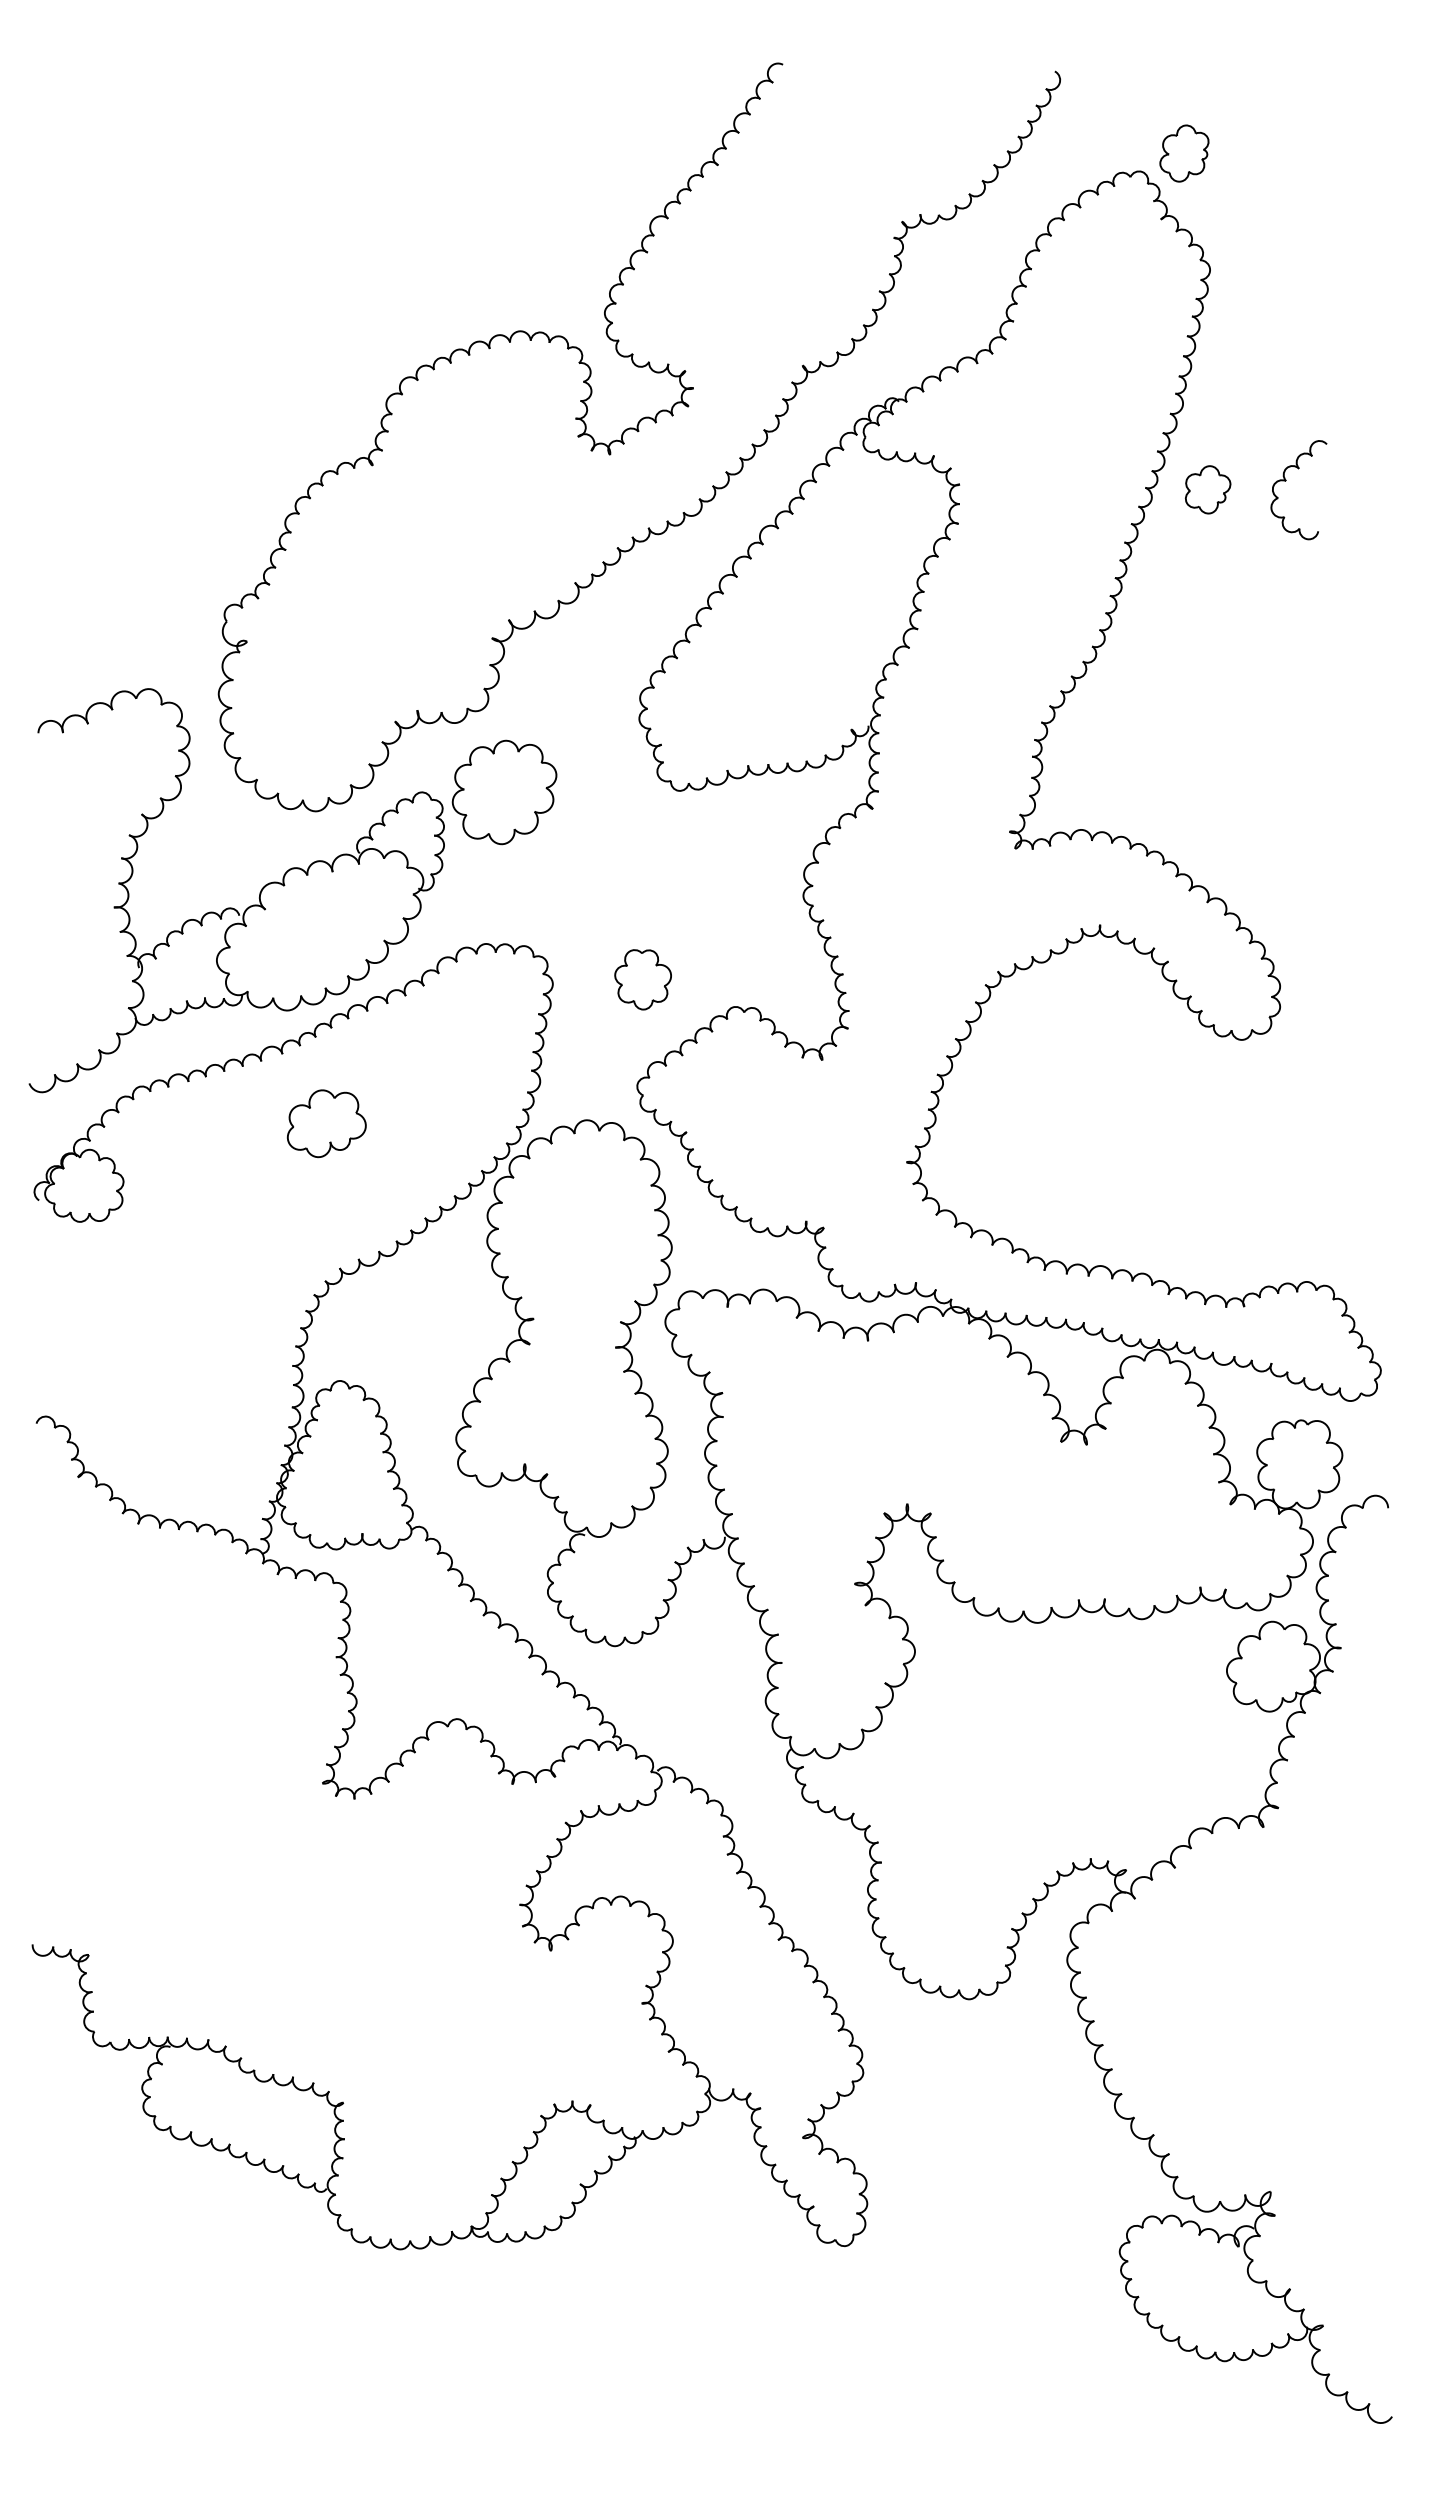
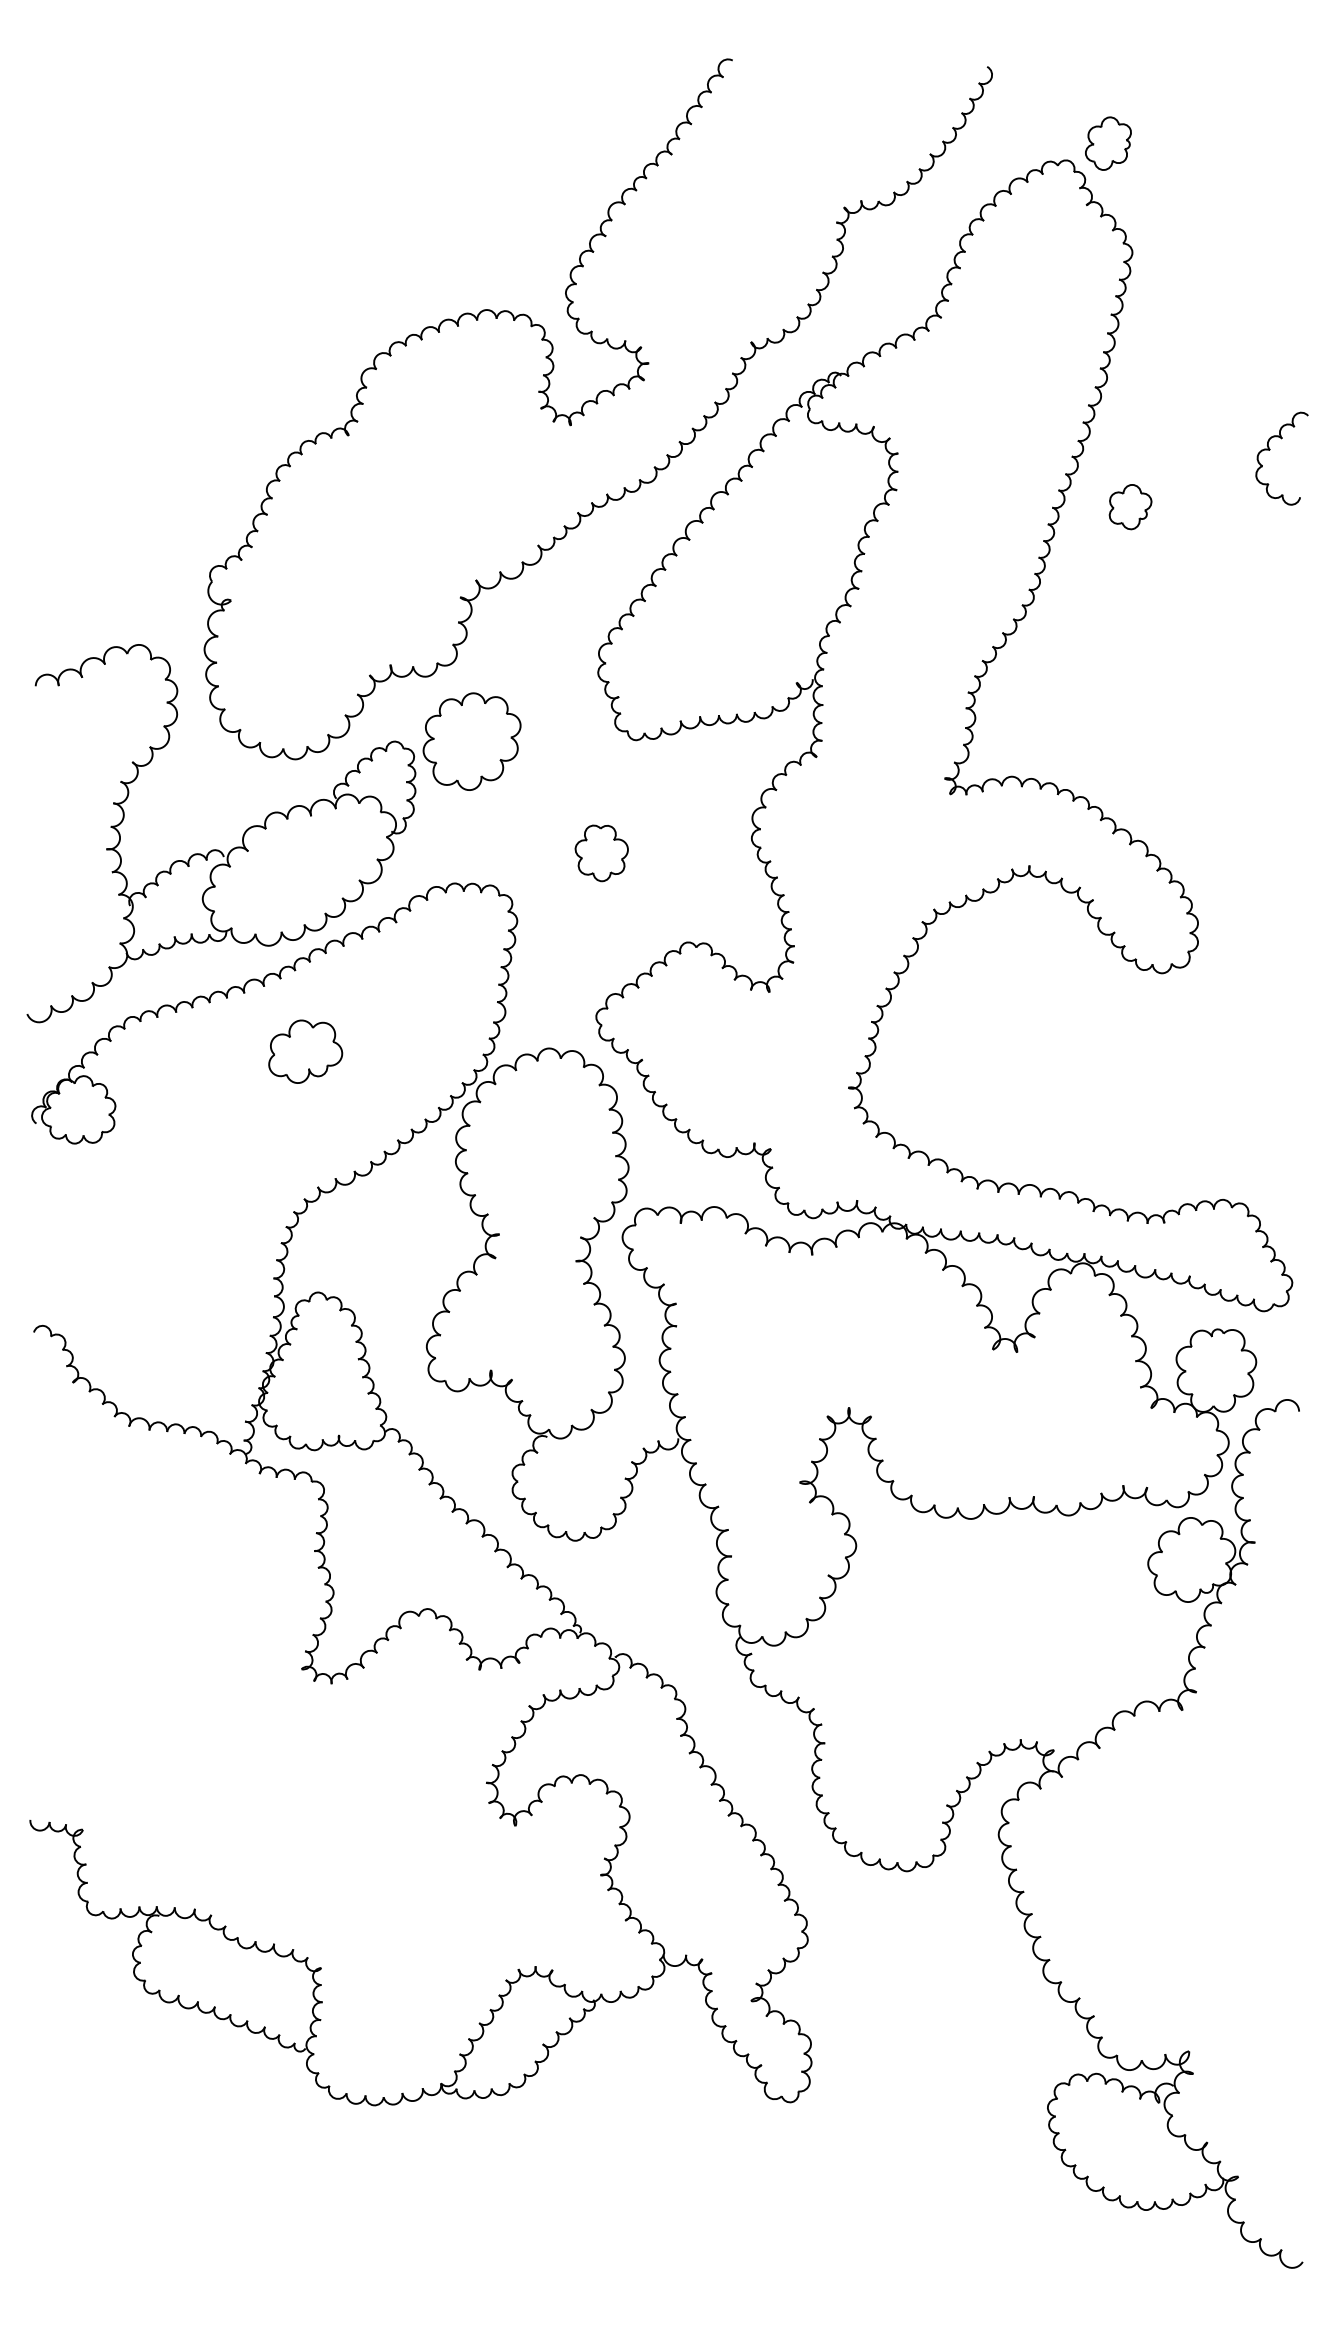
part: (1286, 480) -> (1270, 449), moved
part: (1207, 489) -> (1130, 506), moved
part: (642, 979) -> (601, 853), moved

